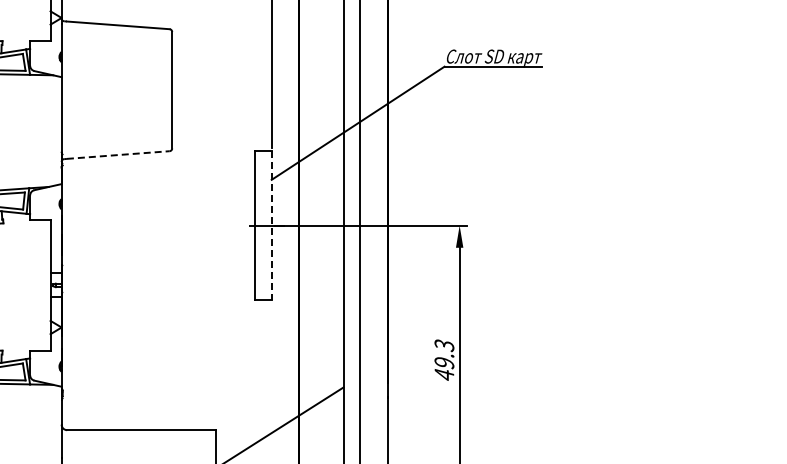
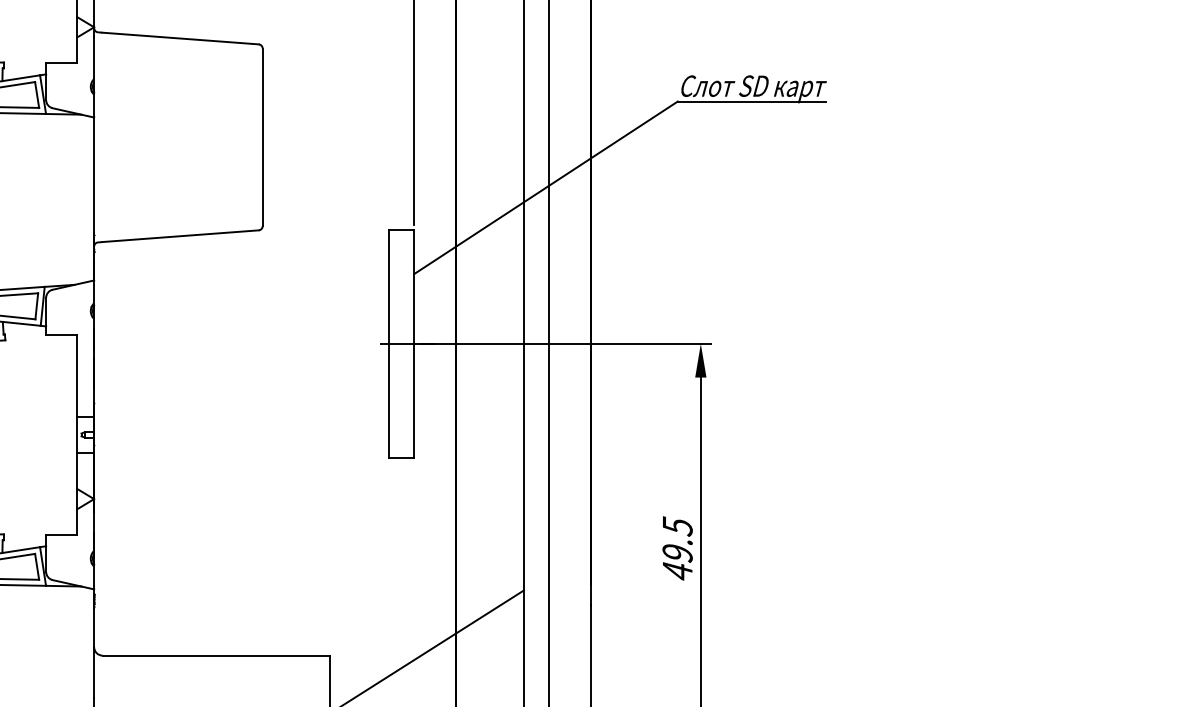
line: (118, 155) -> (180, 236), dashed -> solid
line: (271, 225) -> (414, 343), dashed -> solid
text: (443, 343) -> (676, 523), 49.3 -> 49.5

